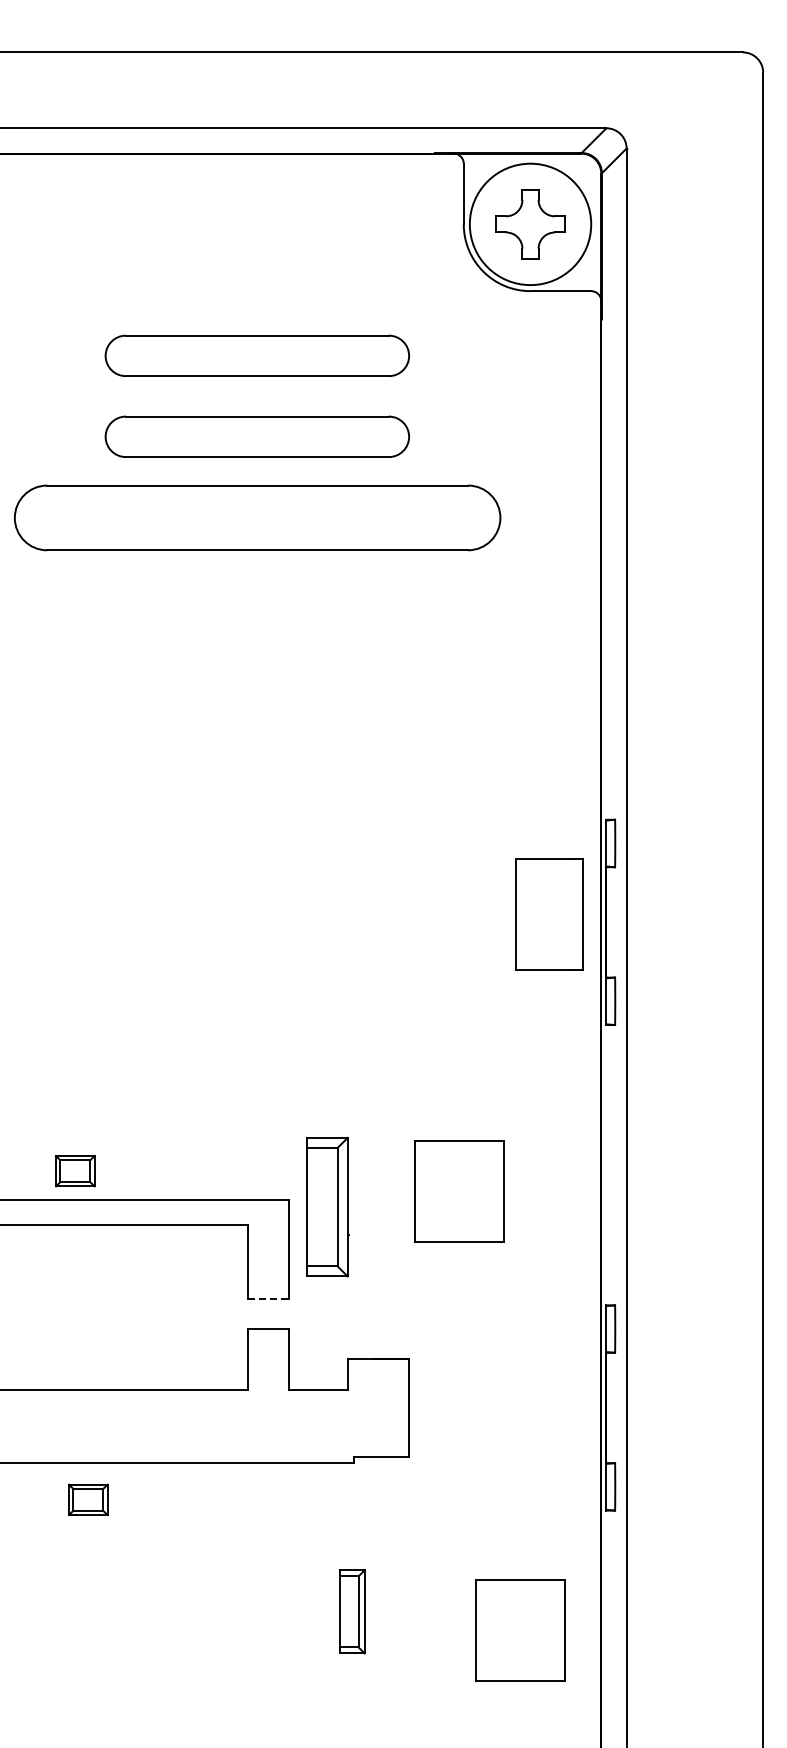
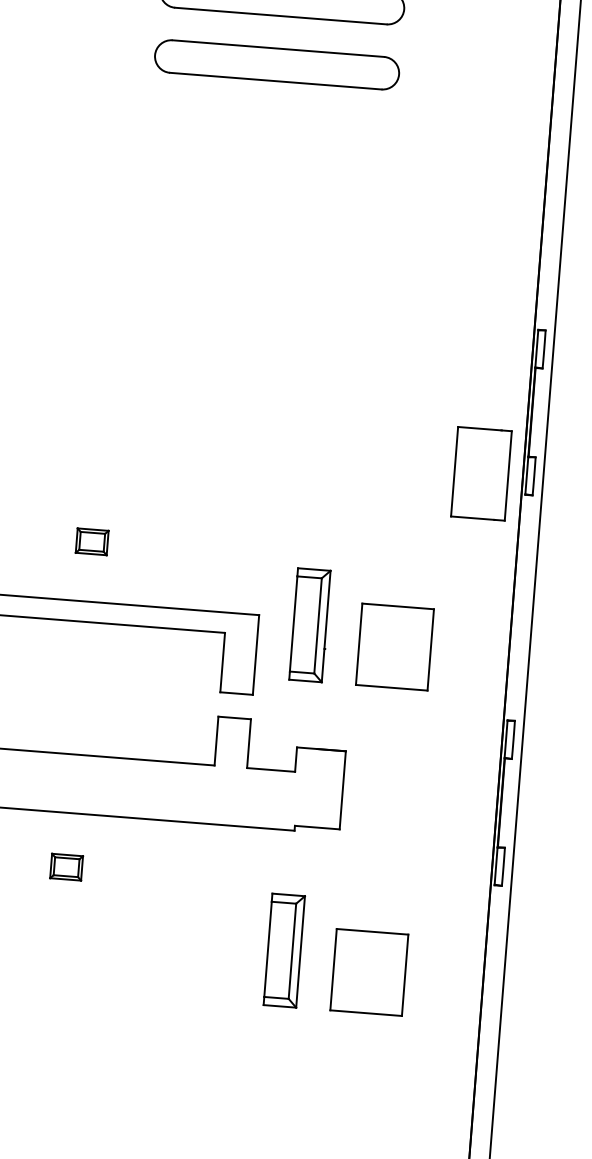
part: (256, 517) -> (276, 64), size x0.62
part: (549, 914) -> (481, 473), moved
part: (75, 1171) -> (92, 542), moved
part: (459, 1191) -> (394, 646), moved
part: (327, 1206) -> (309, 624), moved
line: (269, 1298) -> (237, 693), dashed -> solid
part: (88, 1499) -> (66, 866), moved
part: (352, 1611) -> (284, 950), size x1.67
part: (520, 1630) -> (369, 972), moved

